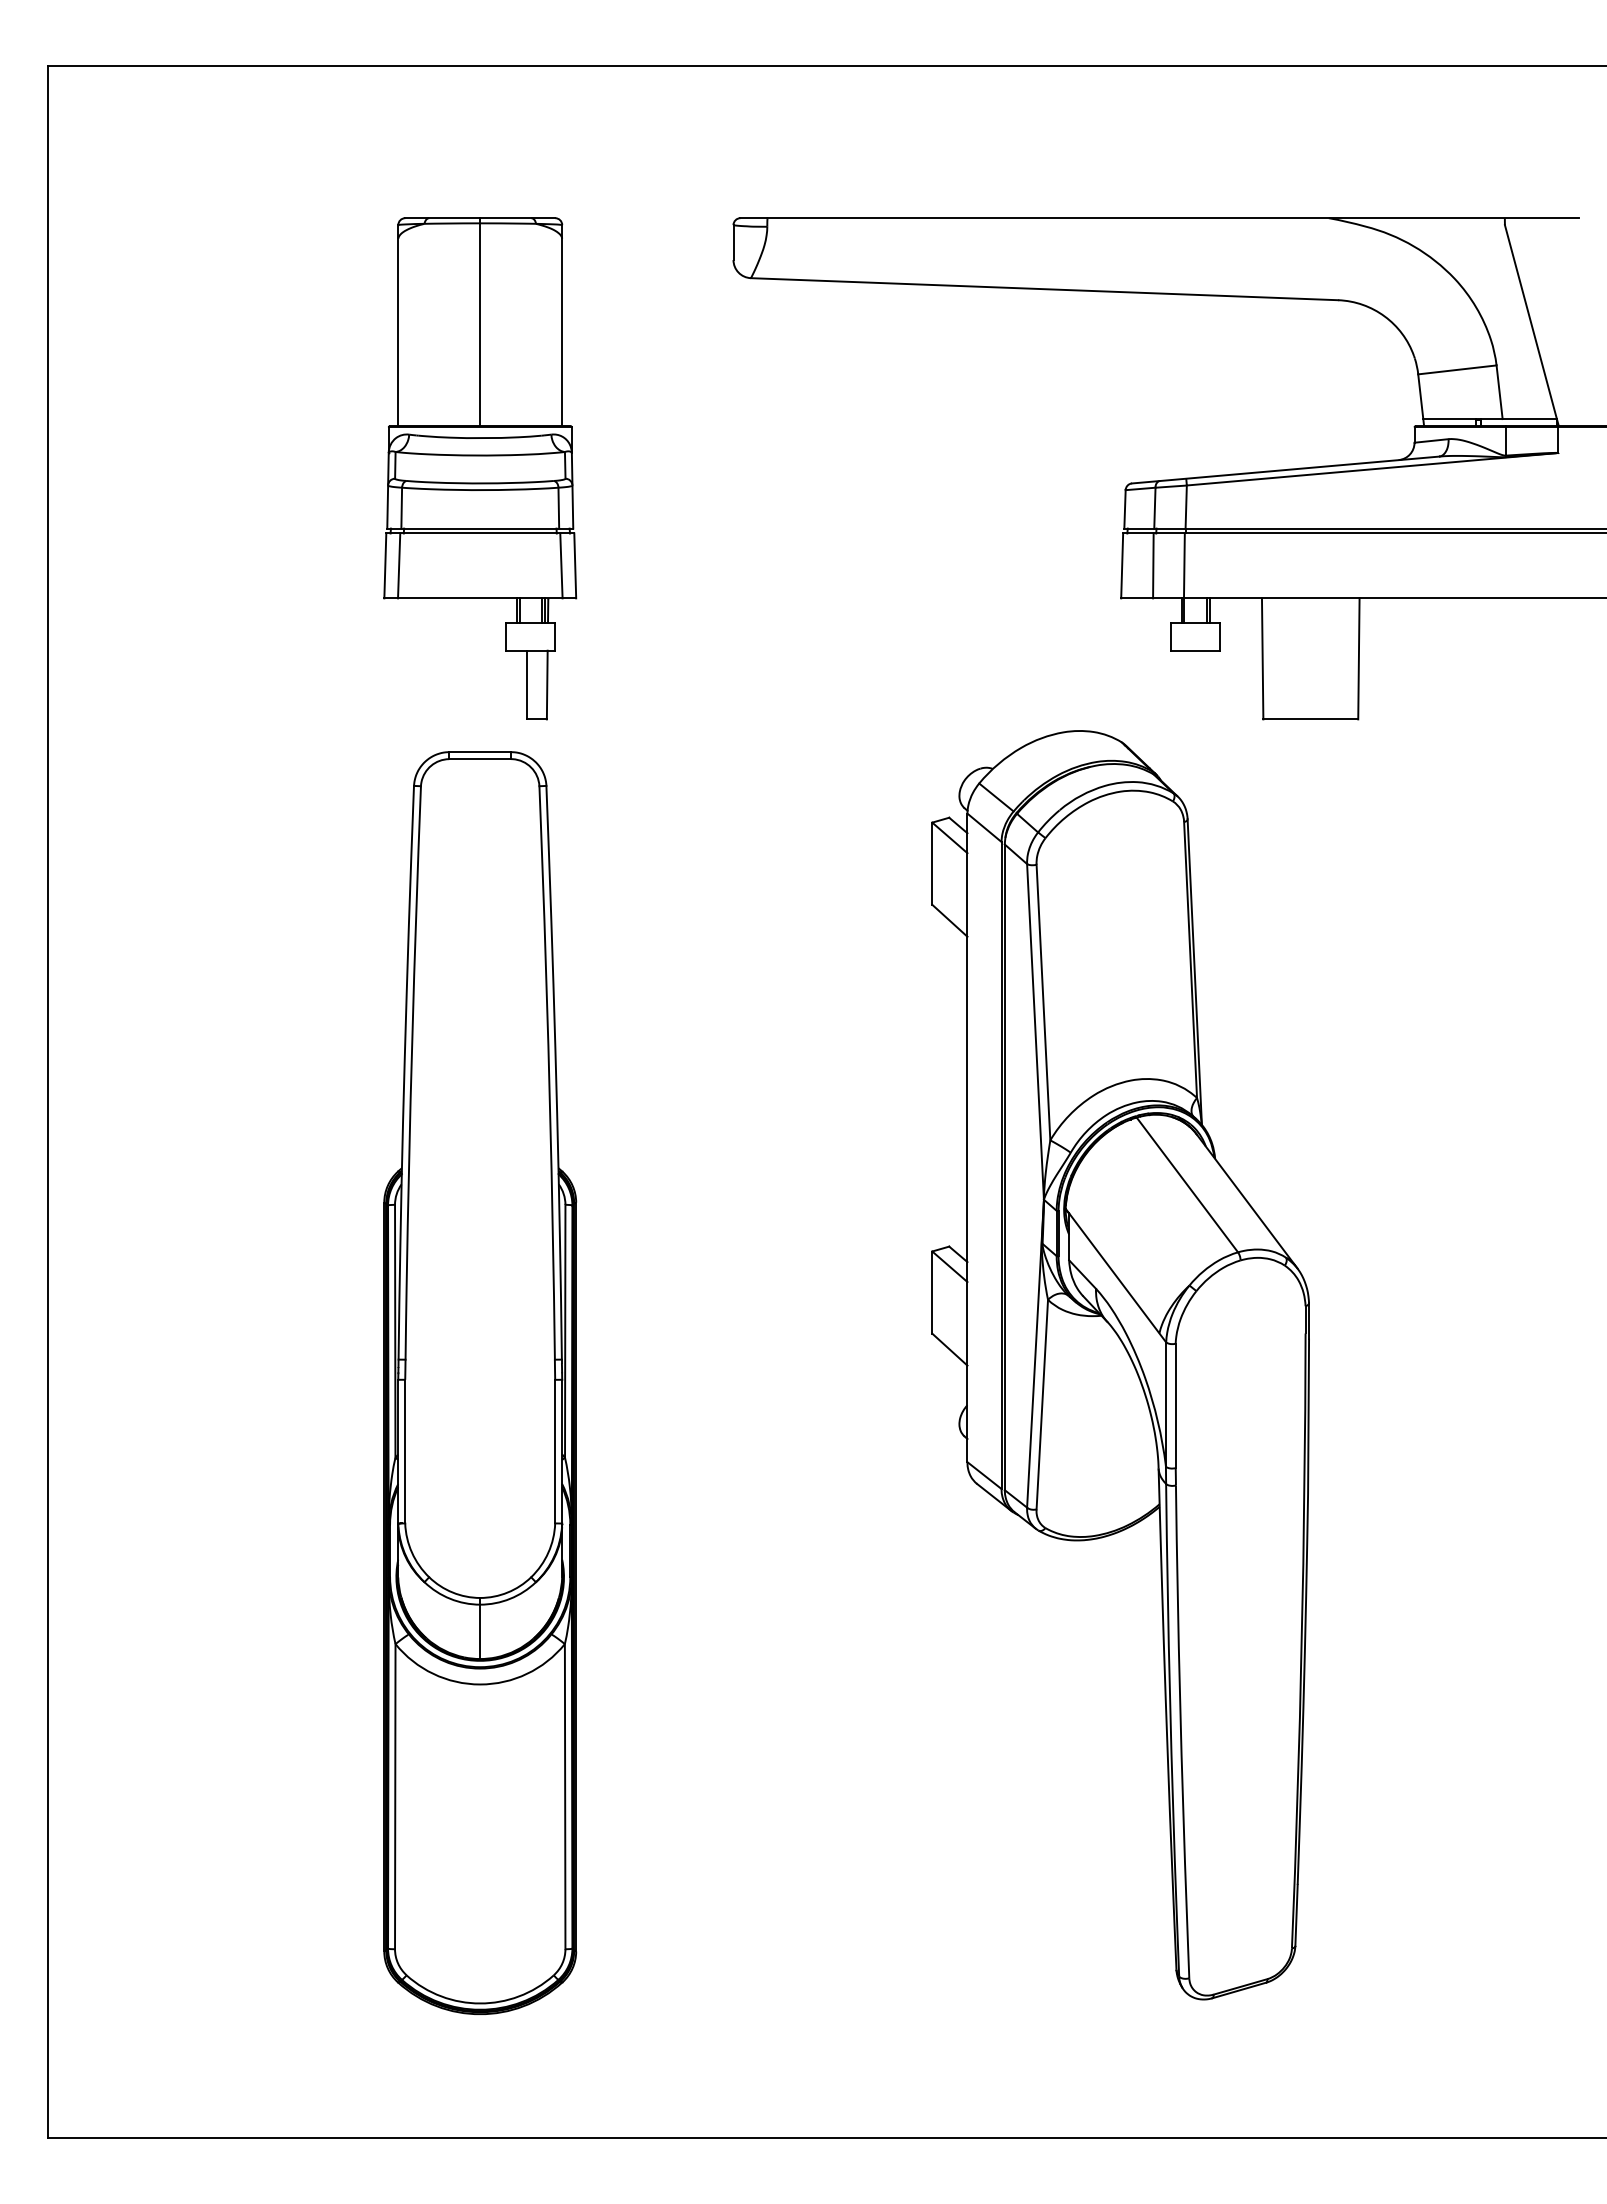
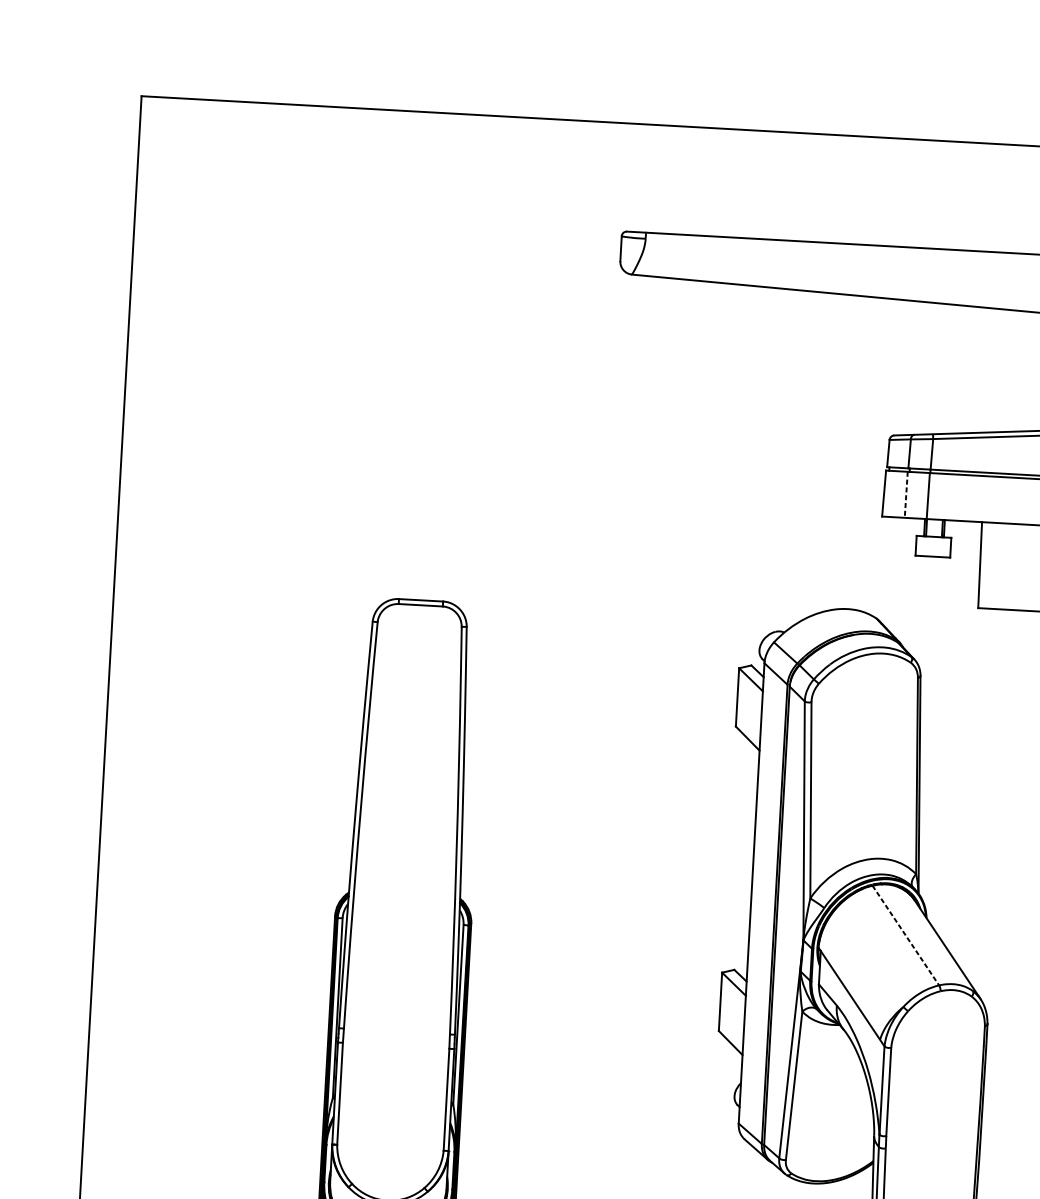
part: (480, 468) -> (432, 398), removed
line: (1153, 566) -> (906, 495), solid -> dashed
line: (1187, 1185) -> (905, 935), solid -> dashed

